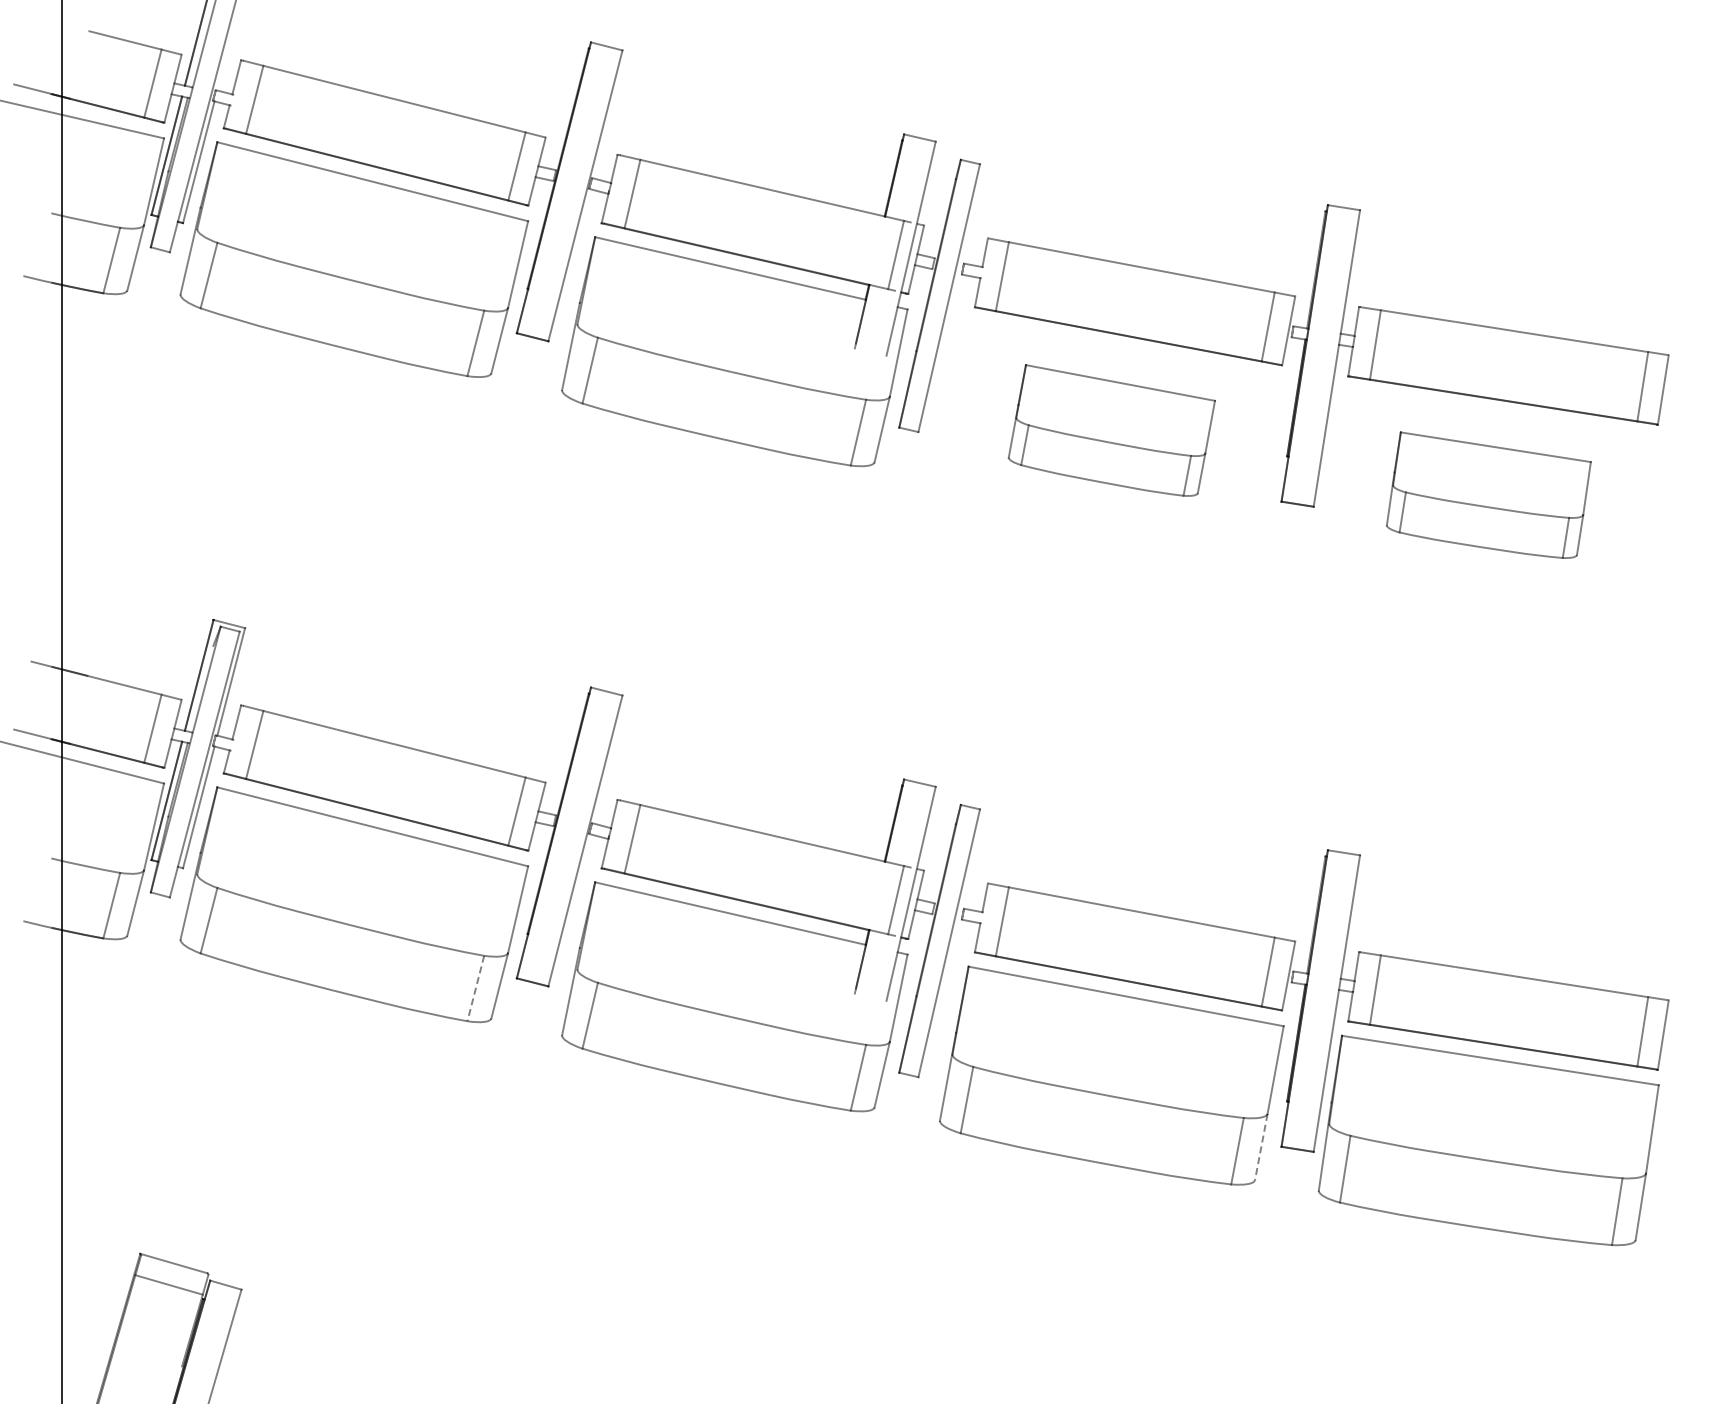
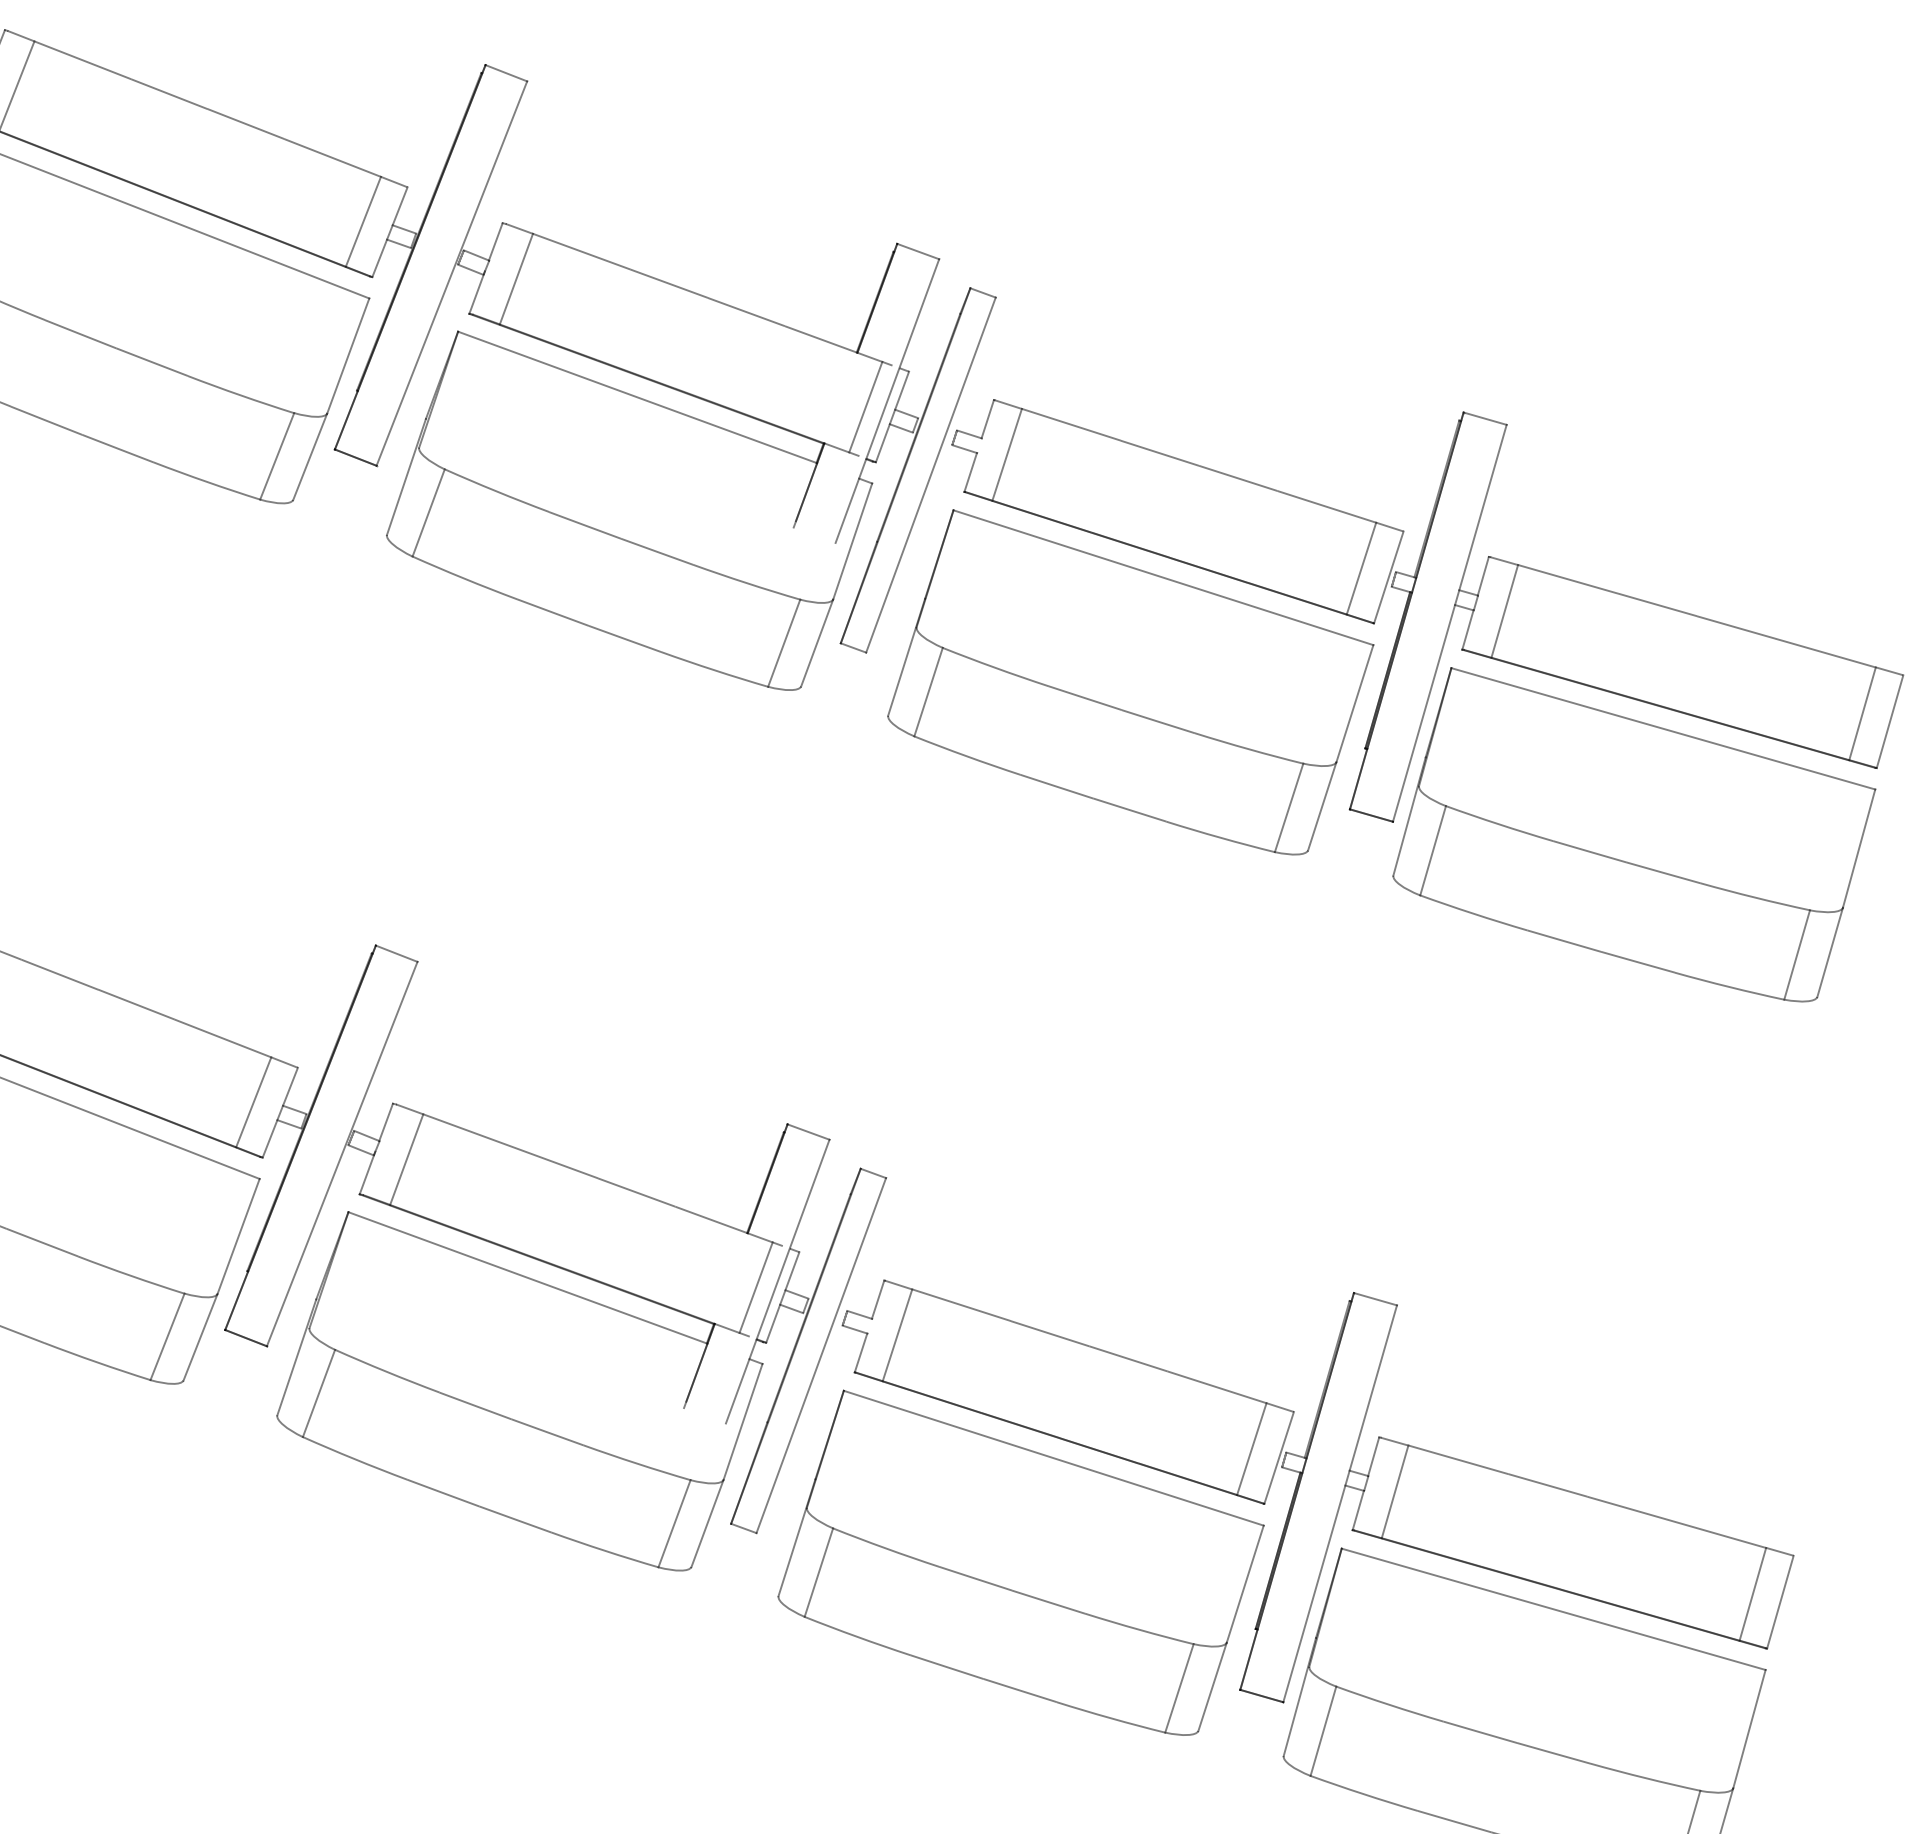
part: (1111, 430) -> (1129, 683), size x1.67
part: (1488, 494) -> (1633, 834), size x1.67
line: (475, 988) -> (167, 1336), dashed -> solid
line: (1261, 1147) -> (1212, 1687), dashed -> solid

